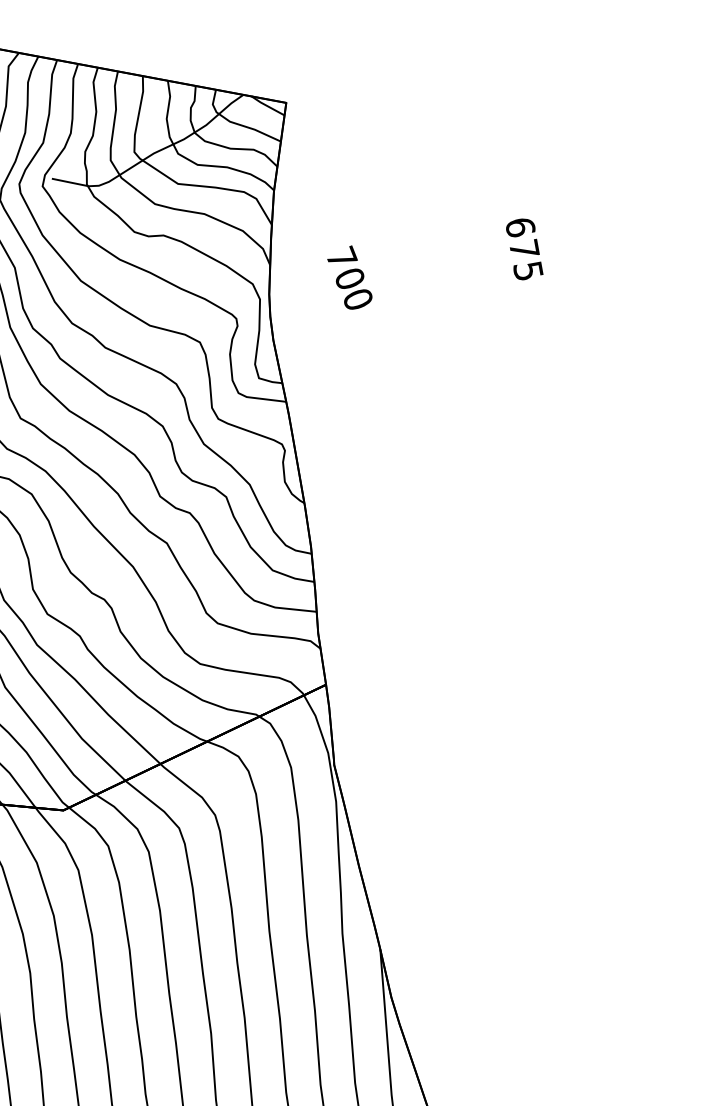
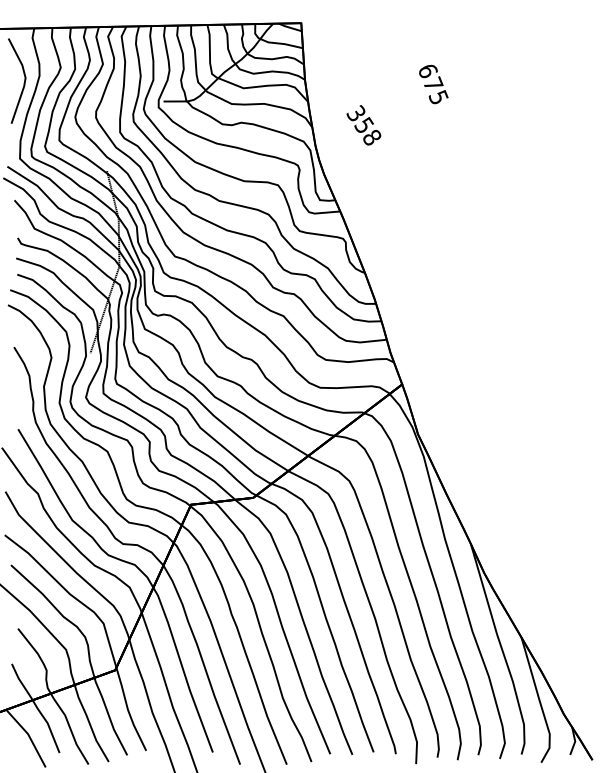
text: (524, 249) -> (433, 84), moved
text: (349, 276) -> (363, 124), 700 -> 358

